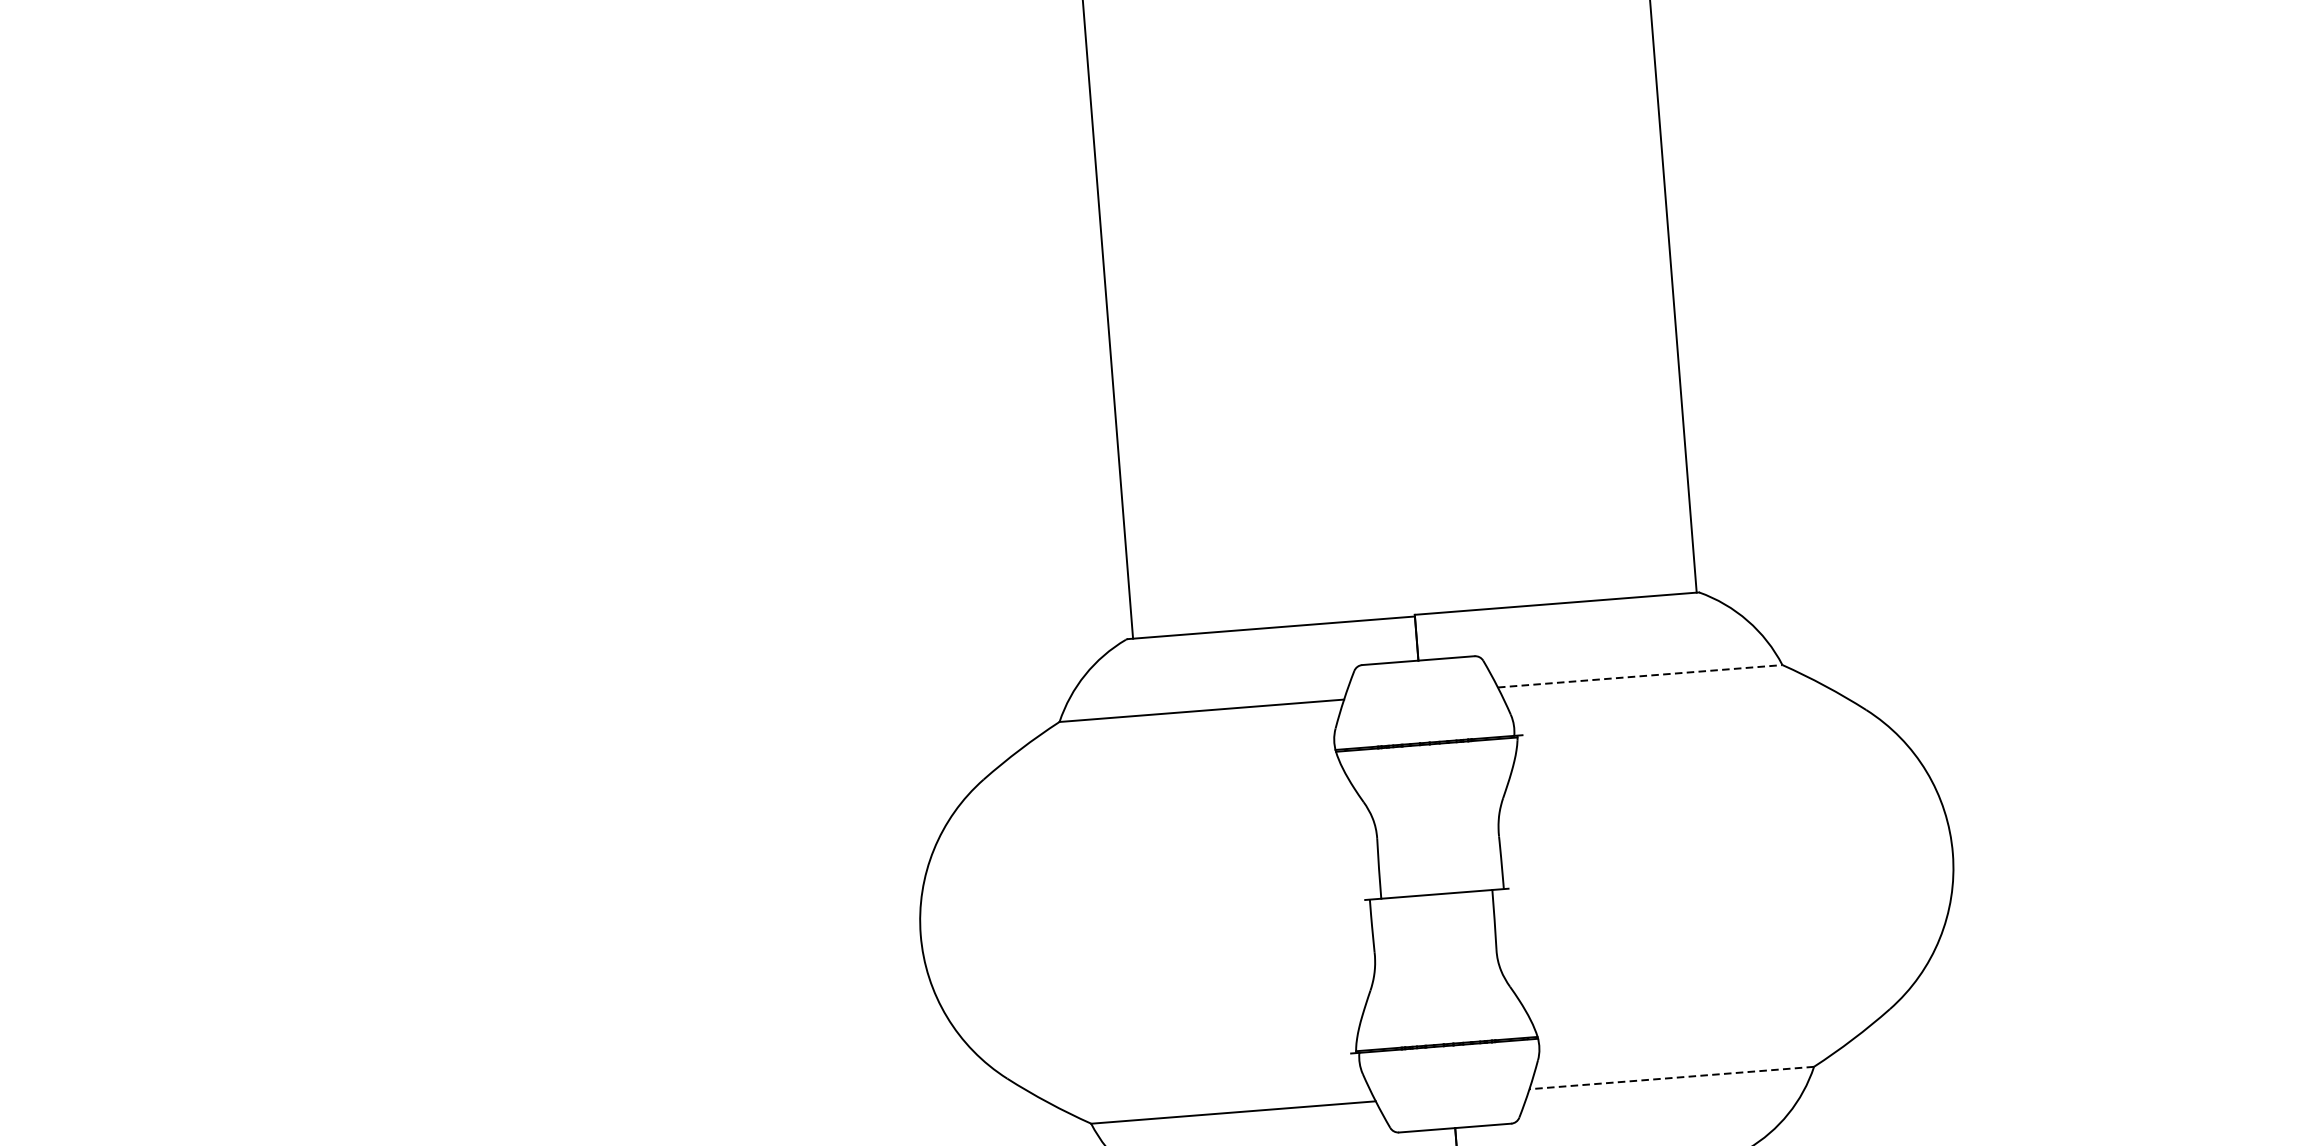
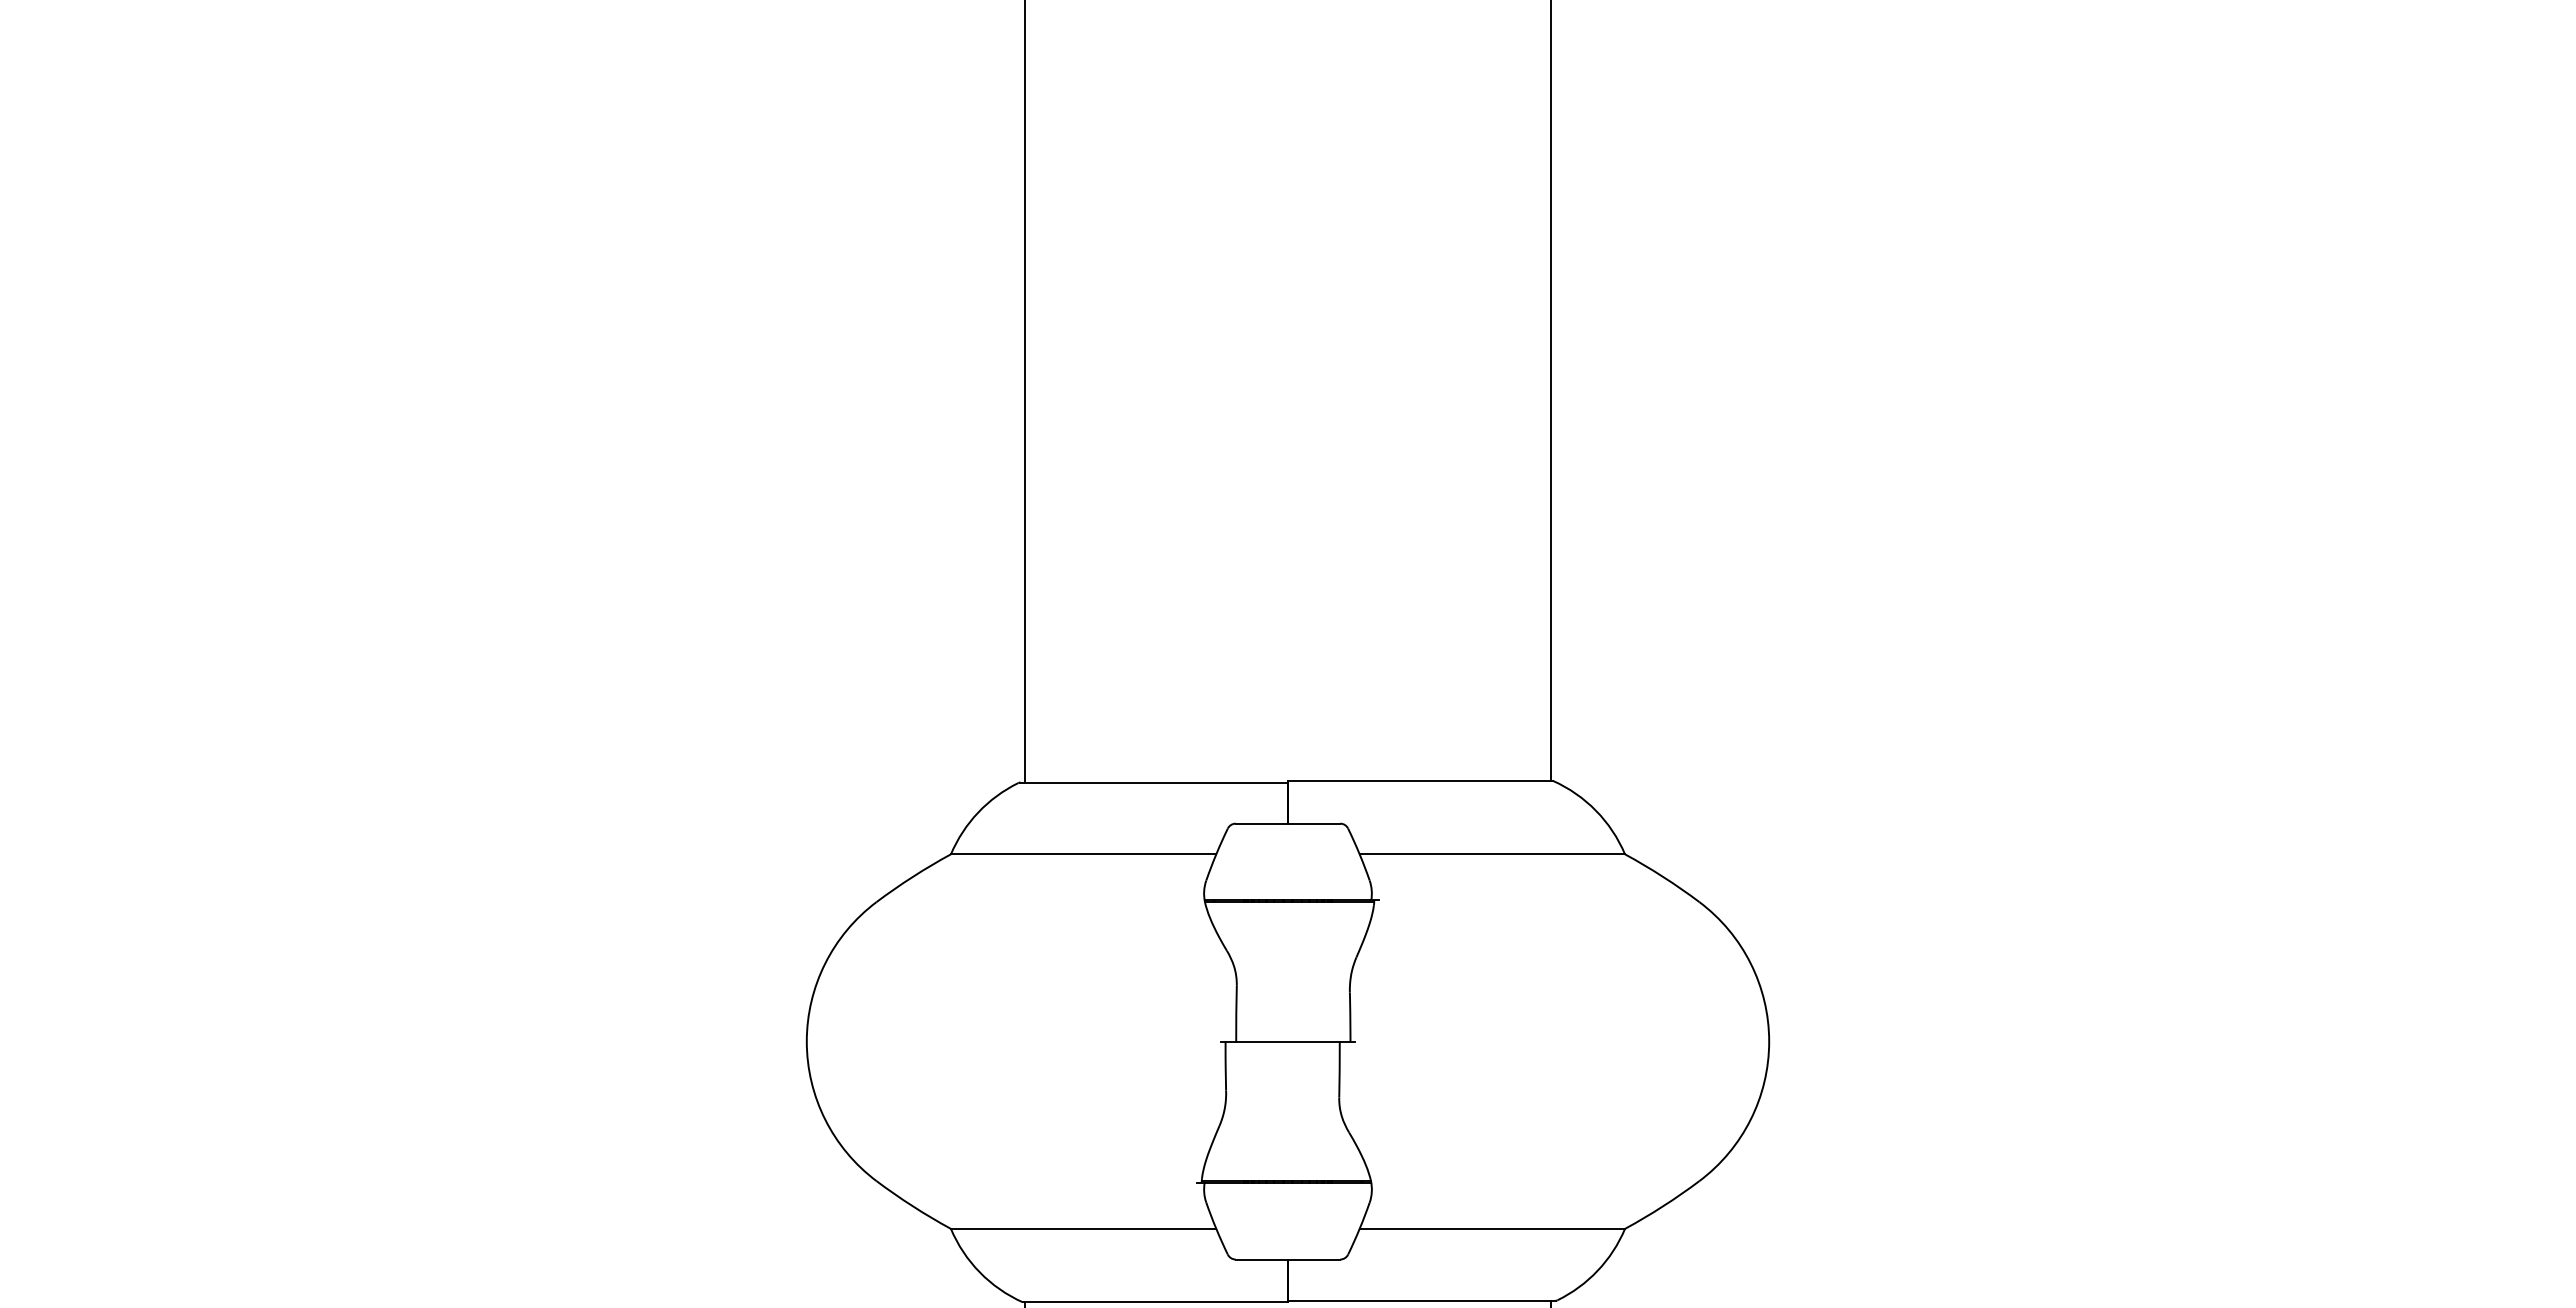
line: (1640, 676) -> (1492, 854), dashed -> solid
line: (1671, 1077) -> (1492, 1228), dashed -> solid

